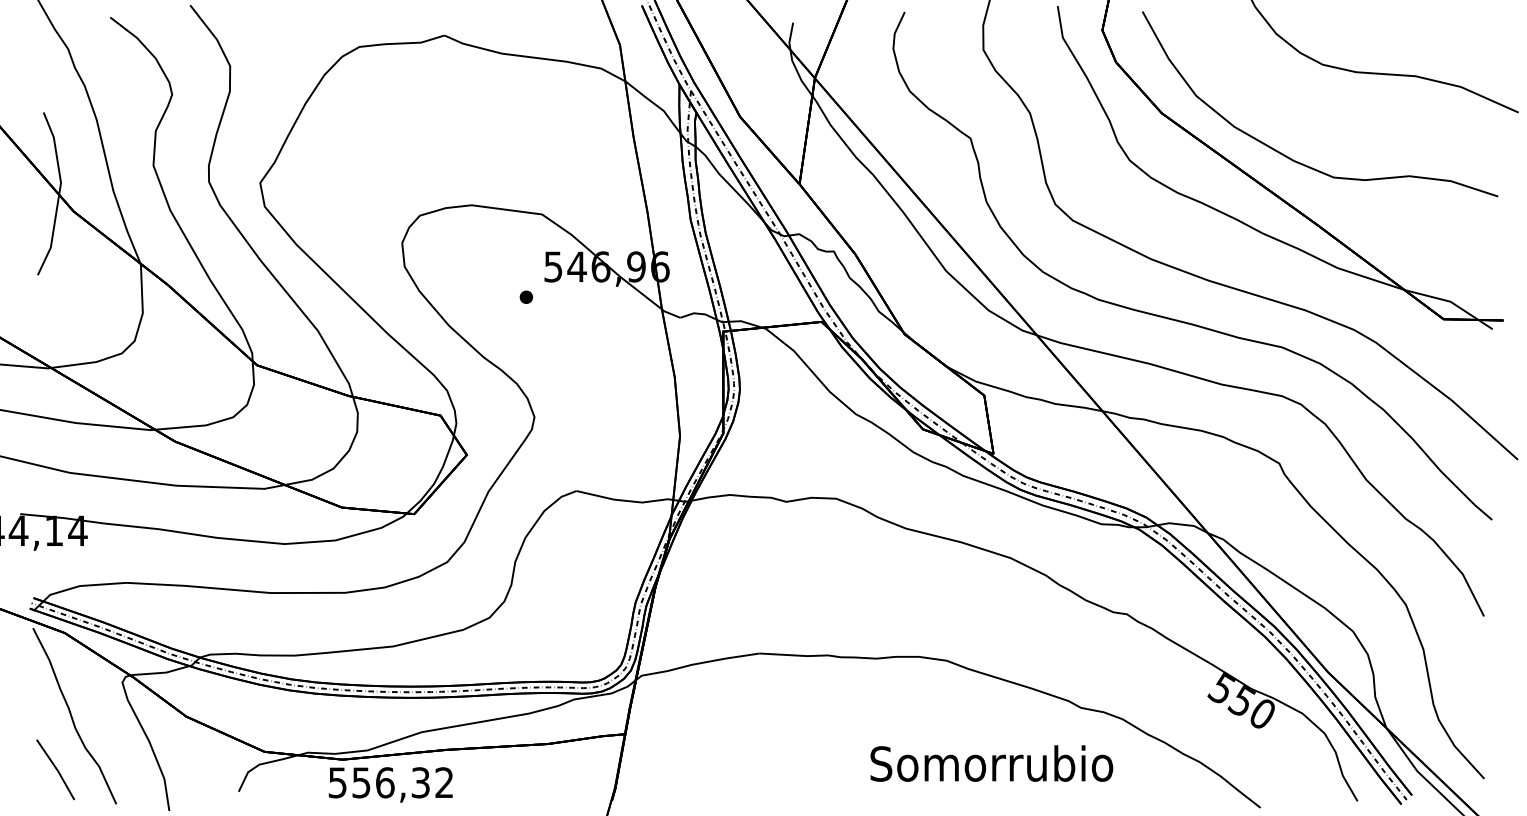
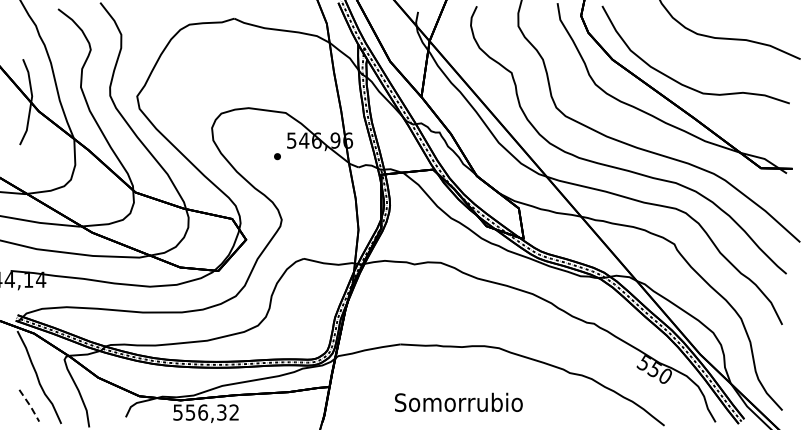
text: (991, 761) -> (458, 401), moved
line: (57, 769) -> (30, 405), solid -> dashed

